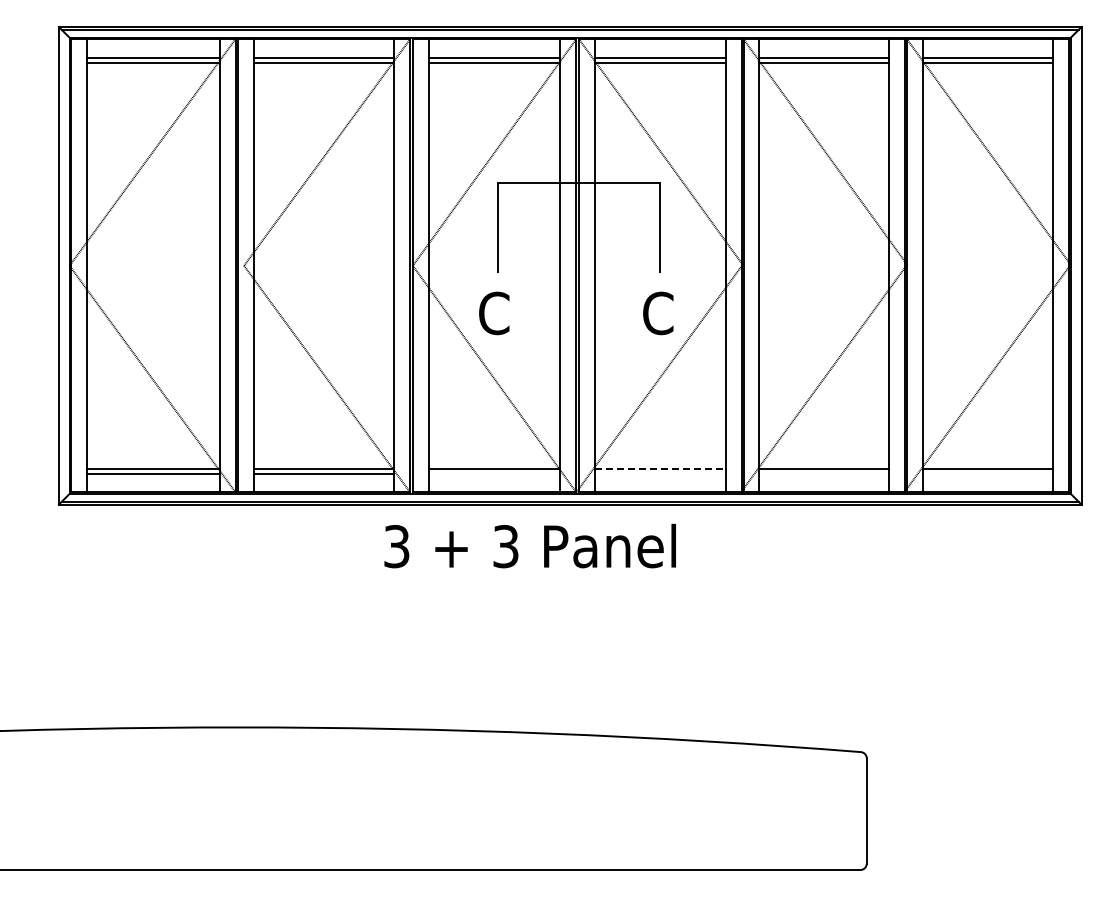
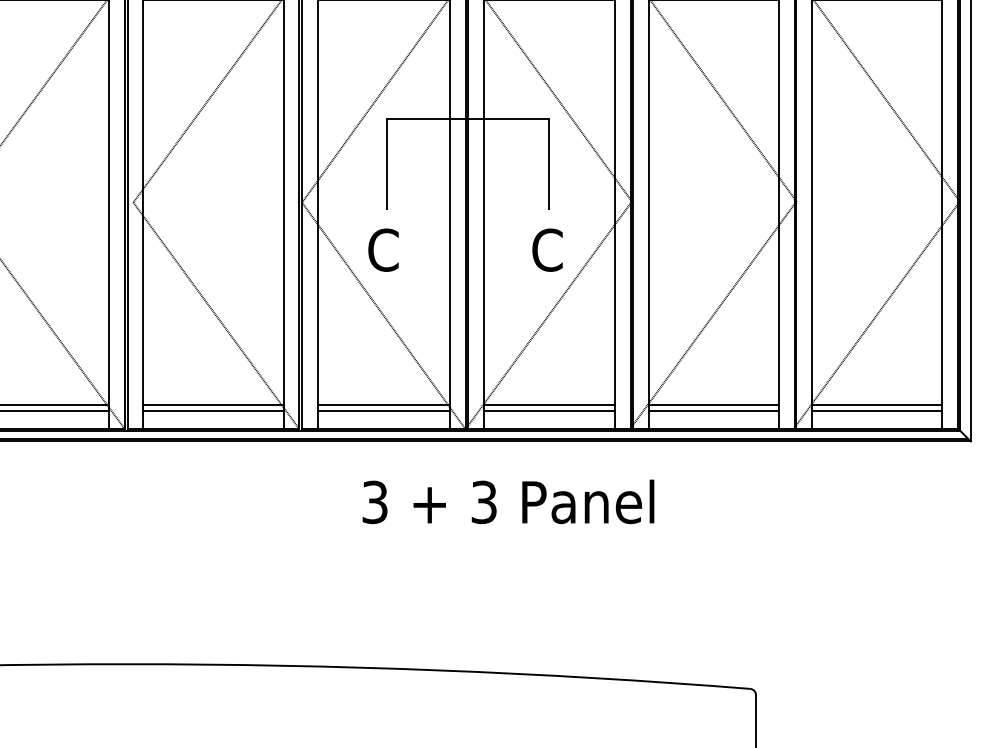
line: (660, 468) -> (549, 405), dashed -> solid
line: (494, 473) -> (383, 410), added
line: (659, 473) -> (548, 410), added
line: (824, 473) -> (713, 410), added
line: (987, 473) -> (876, 410), added
text: (529, 545) -> (507, 501), moved

